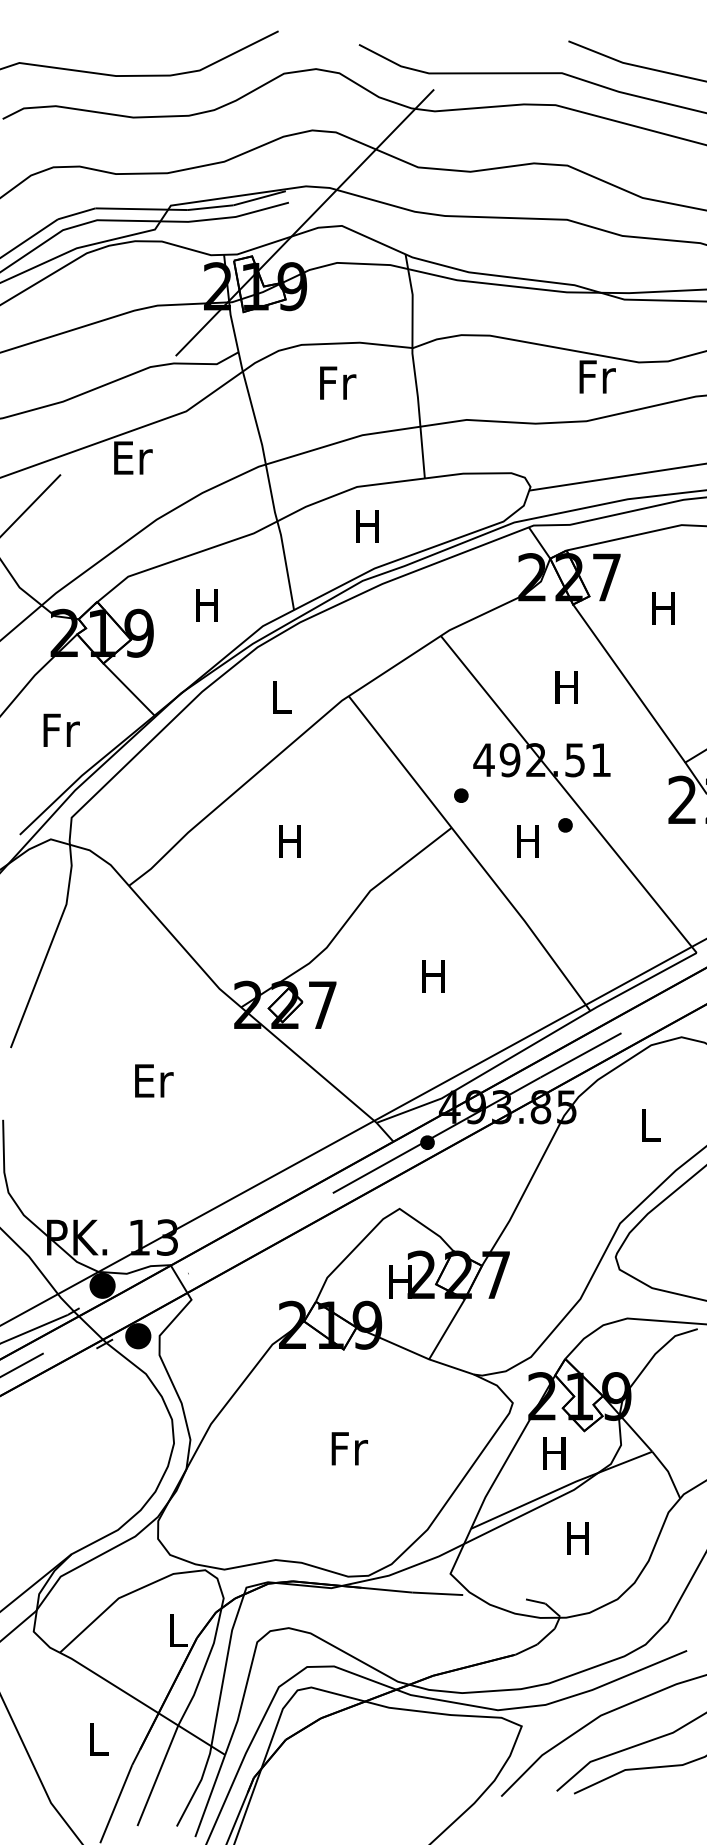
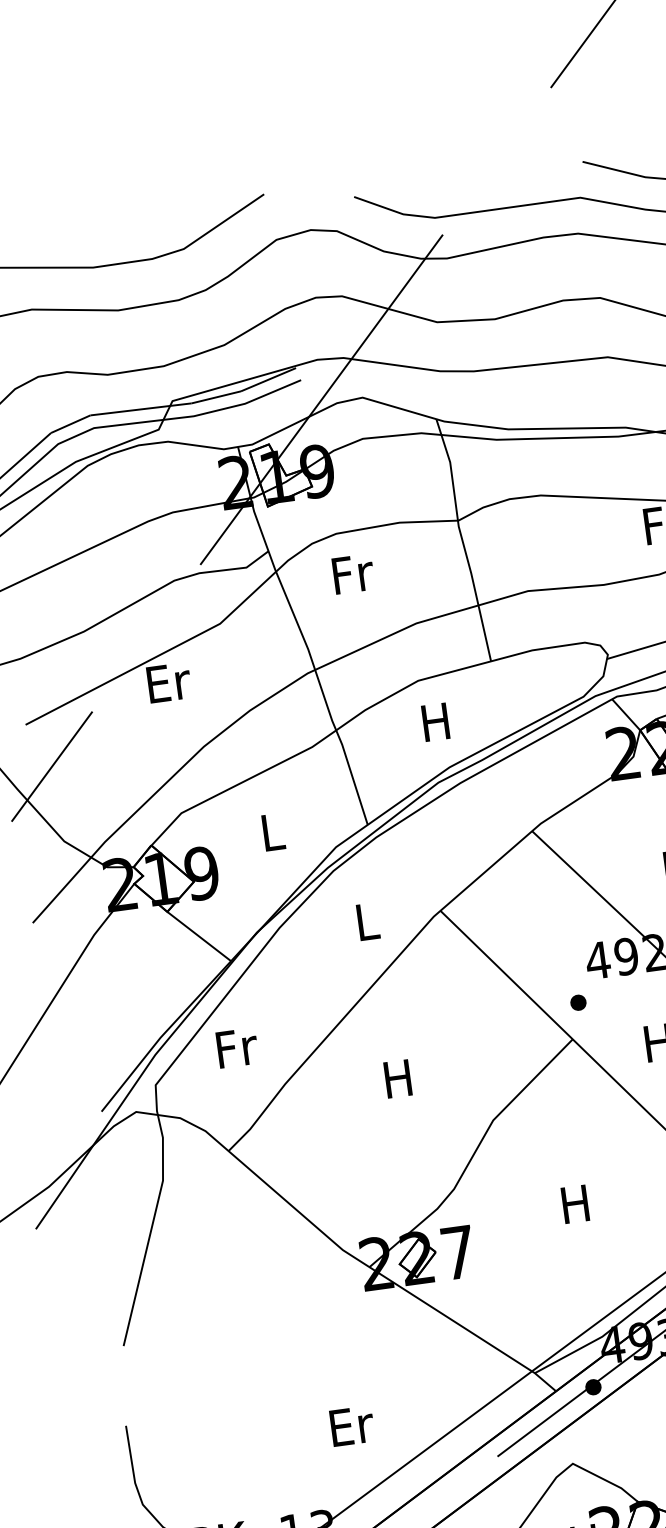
text: (338, 382) -> (353, 573), moved
text: (206, 605) -> (271, 832), H -> L
text: (61, 729) -> (237, 1047), moved
text: (154, 1080) -> (352, 1425), moved

